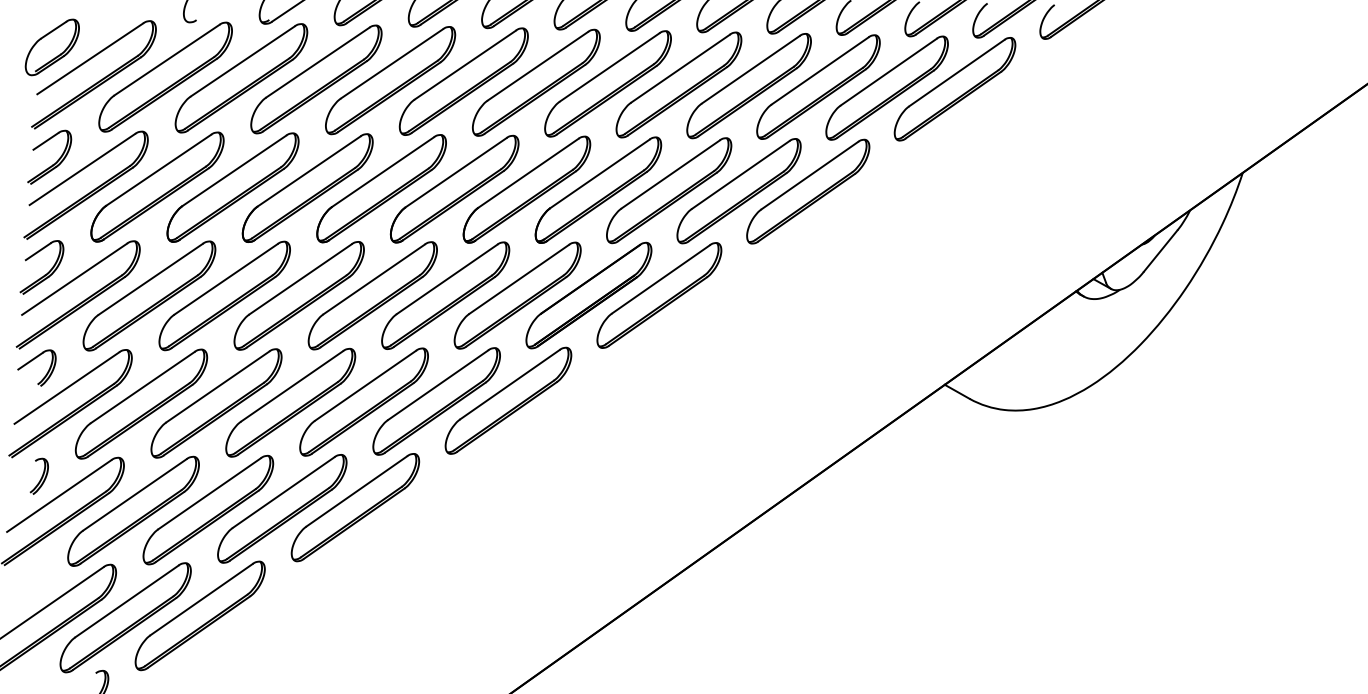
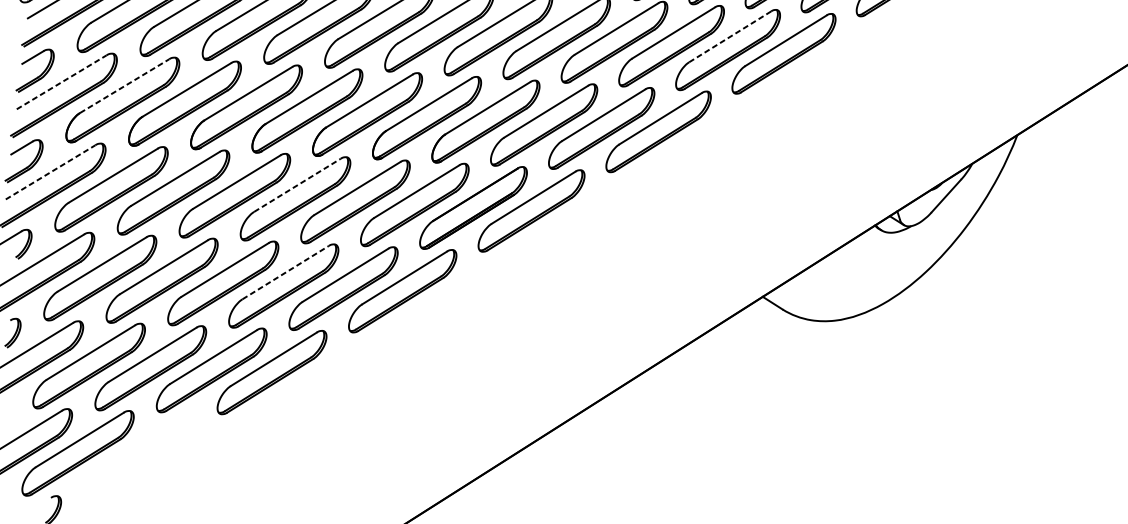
line: (889, 71) -> (730, 36), solid -> dashed
line: (82, 169) -> (61, 82), solid -> dashed
line: (159, 169) -> (125, 85), solid -> dashed
line: (75, 279) -> (51, 172), solid -> dashed
line: (374, 279) -> (297, 185), solid -> dashed
line: (365, 385) -> (285, 272), solid -> dashed
part: (199, 615) -> (138, 454), removed

